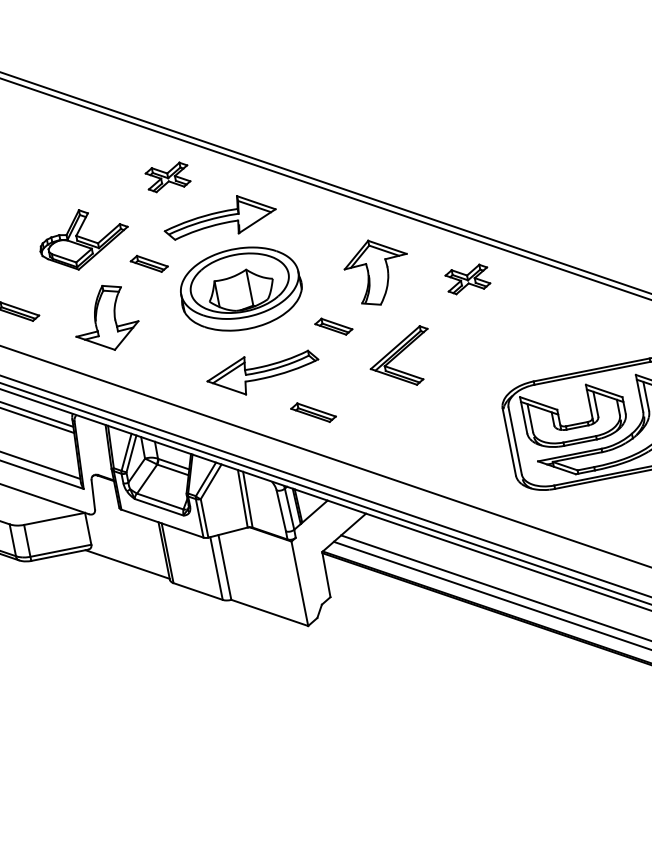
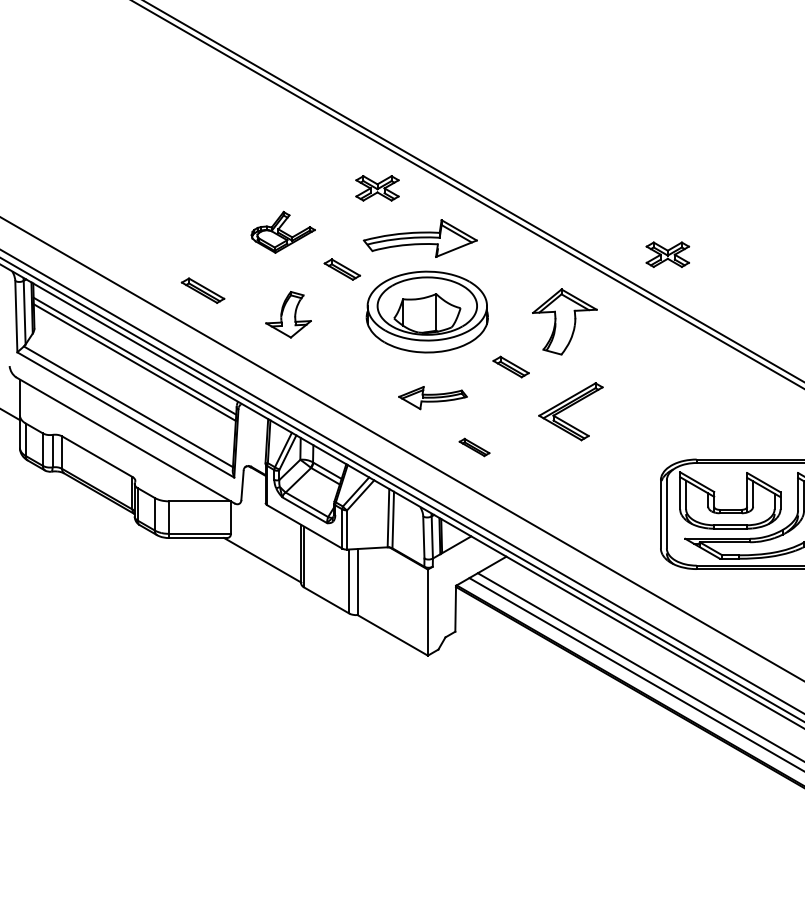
part: (84, 238) -> (283, 232), size x0.7
part: (467, 279) -> (667, 254), moved
part: (105, 318) -> (288, 314), size x0.7
part: (262, 371) -> (432, 397), size x0.6
part: (313, 412) -> (474, 447), size x0.7

